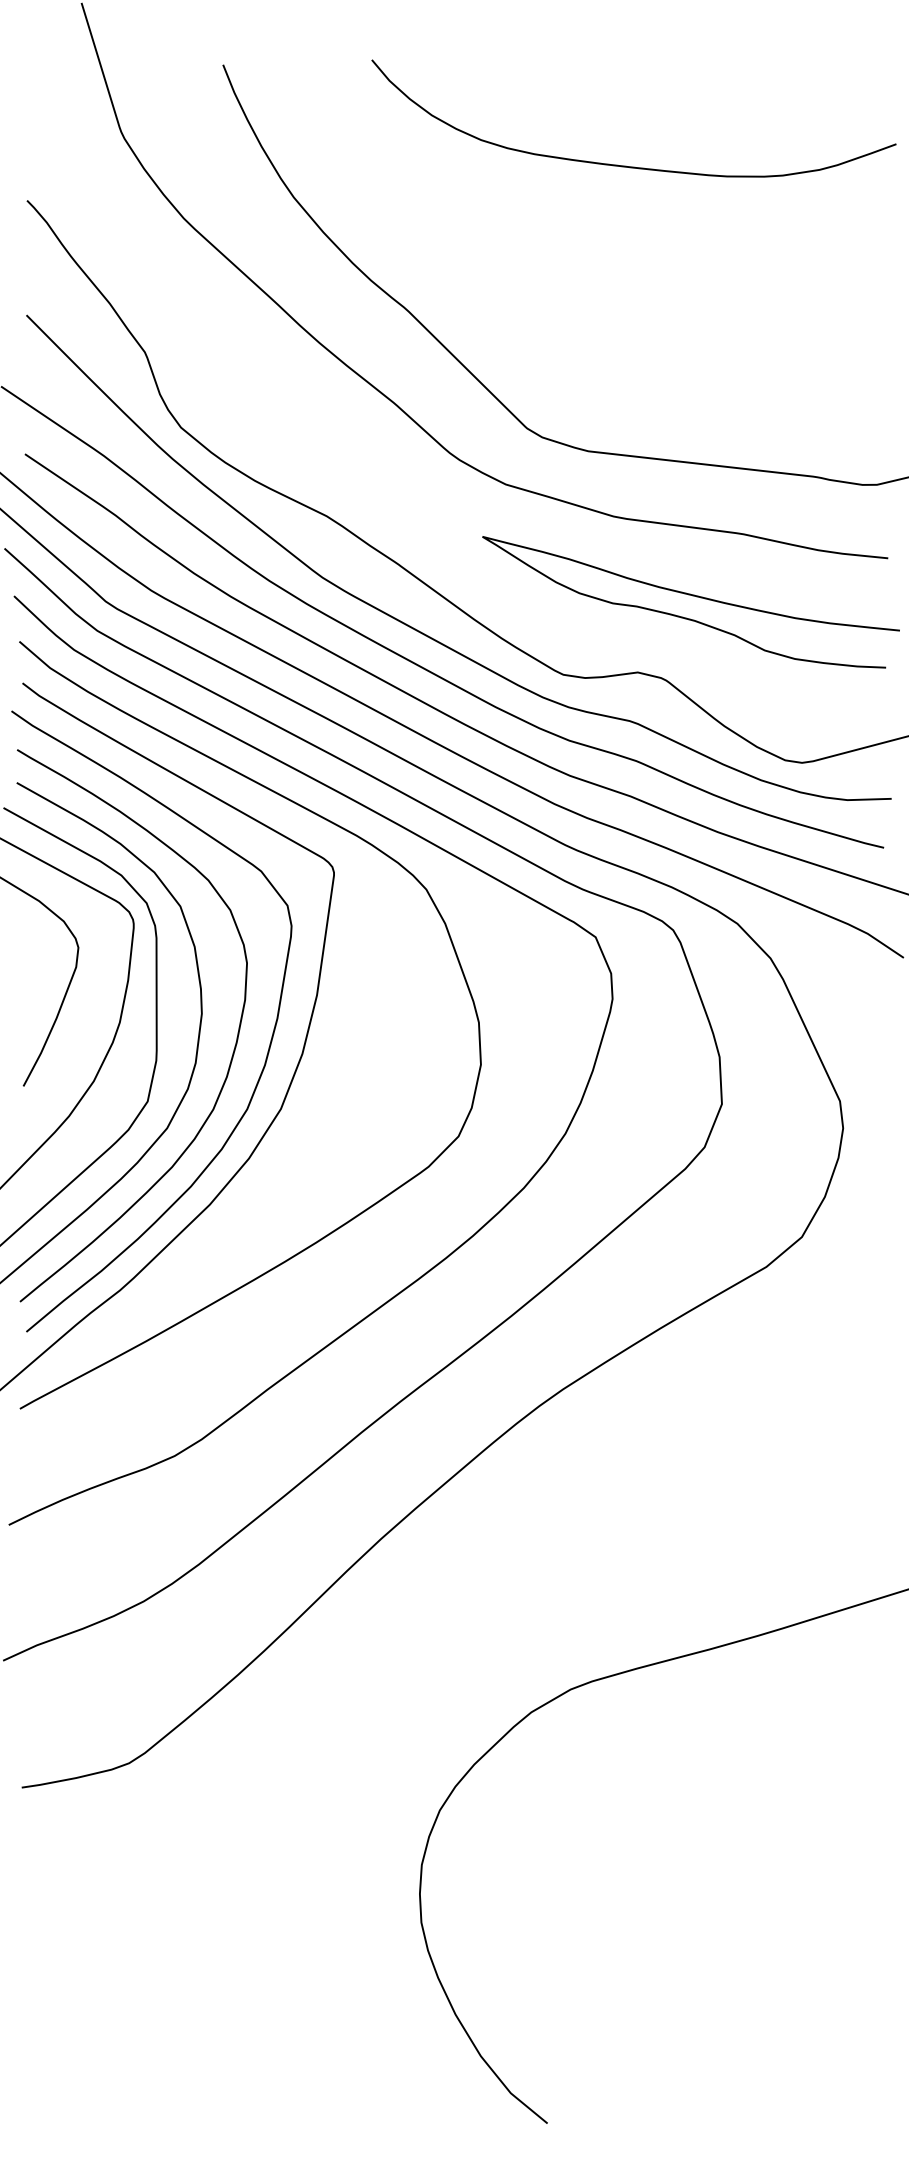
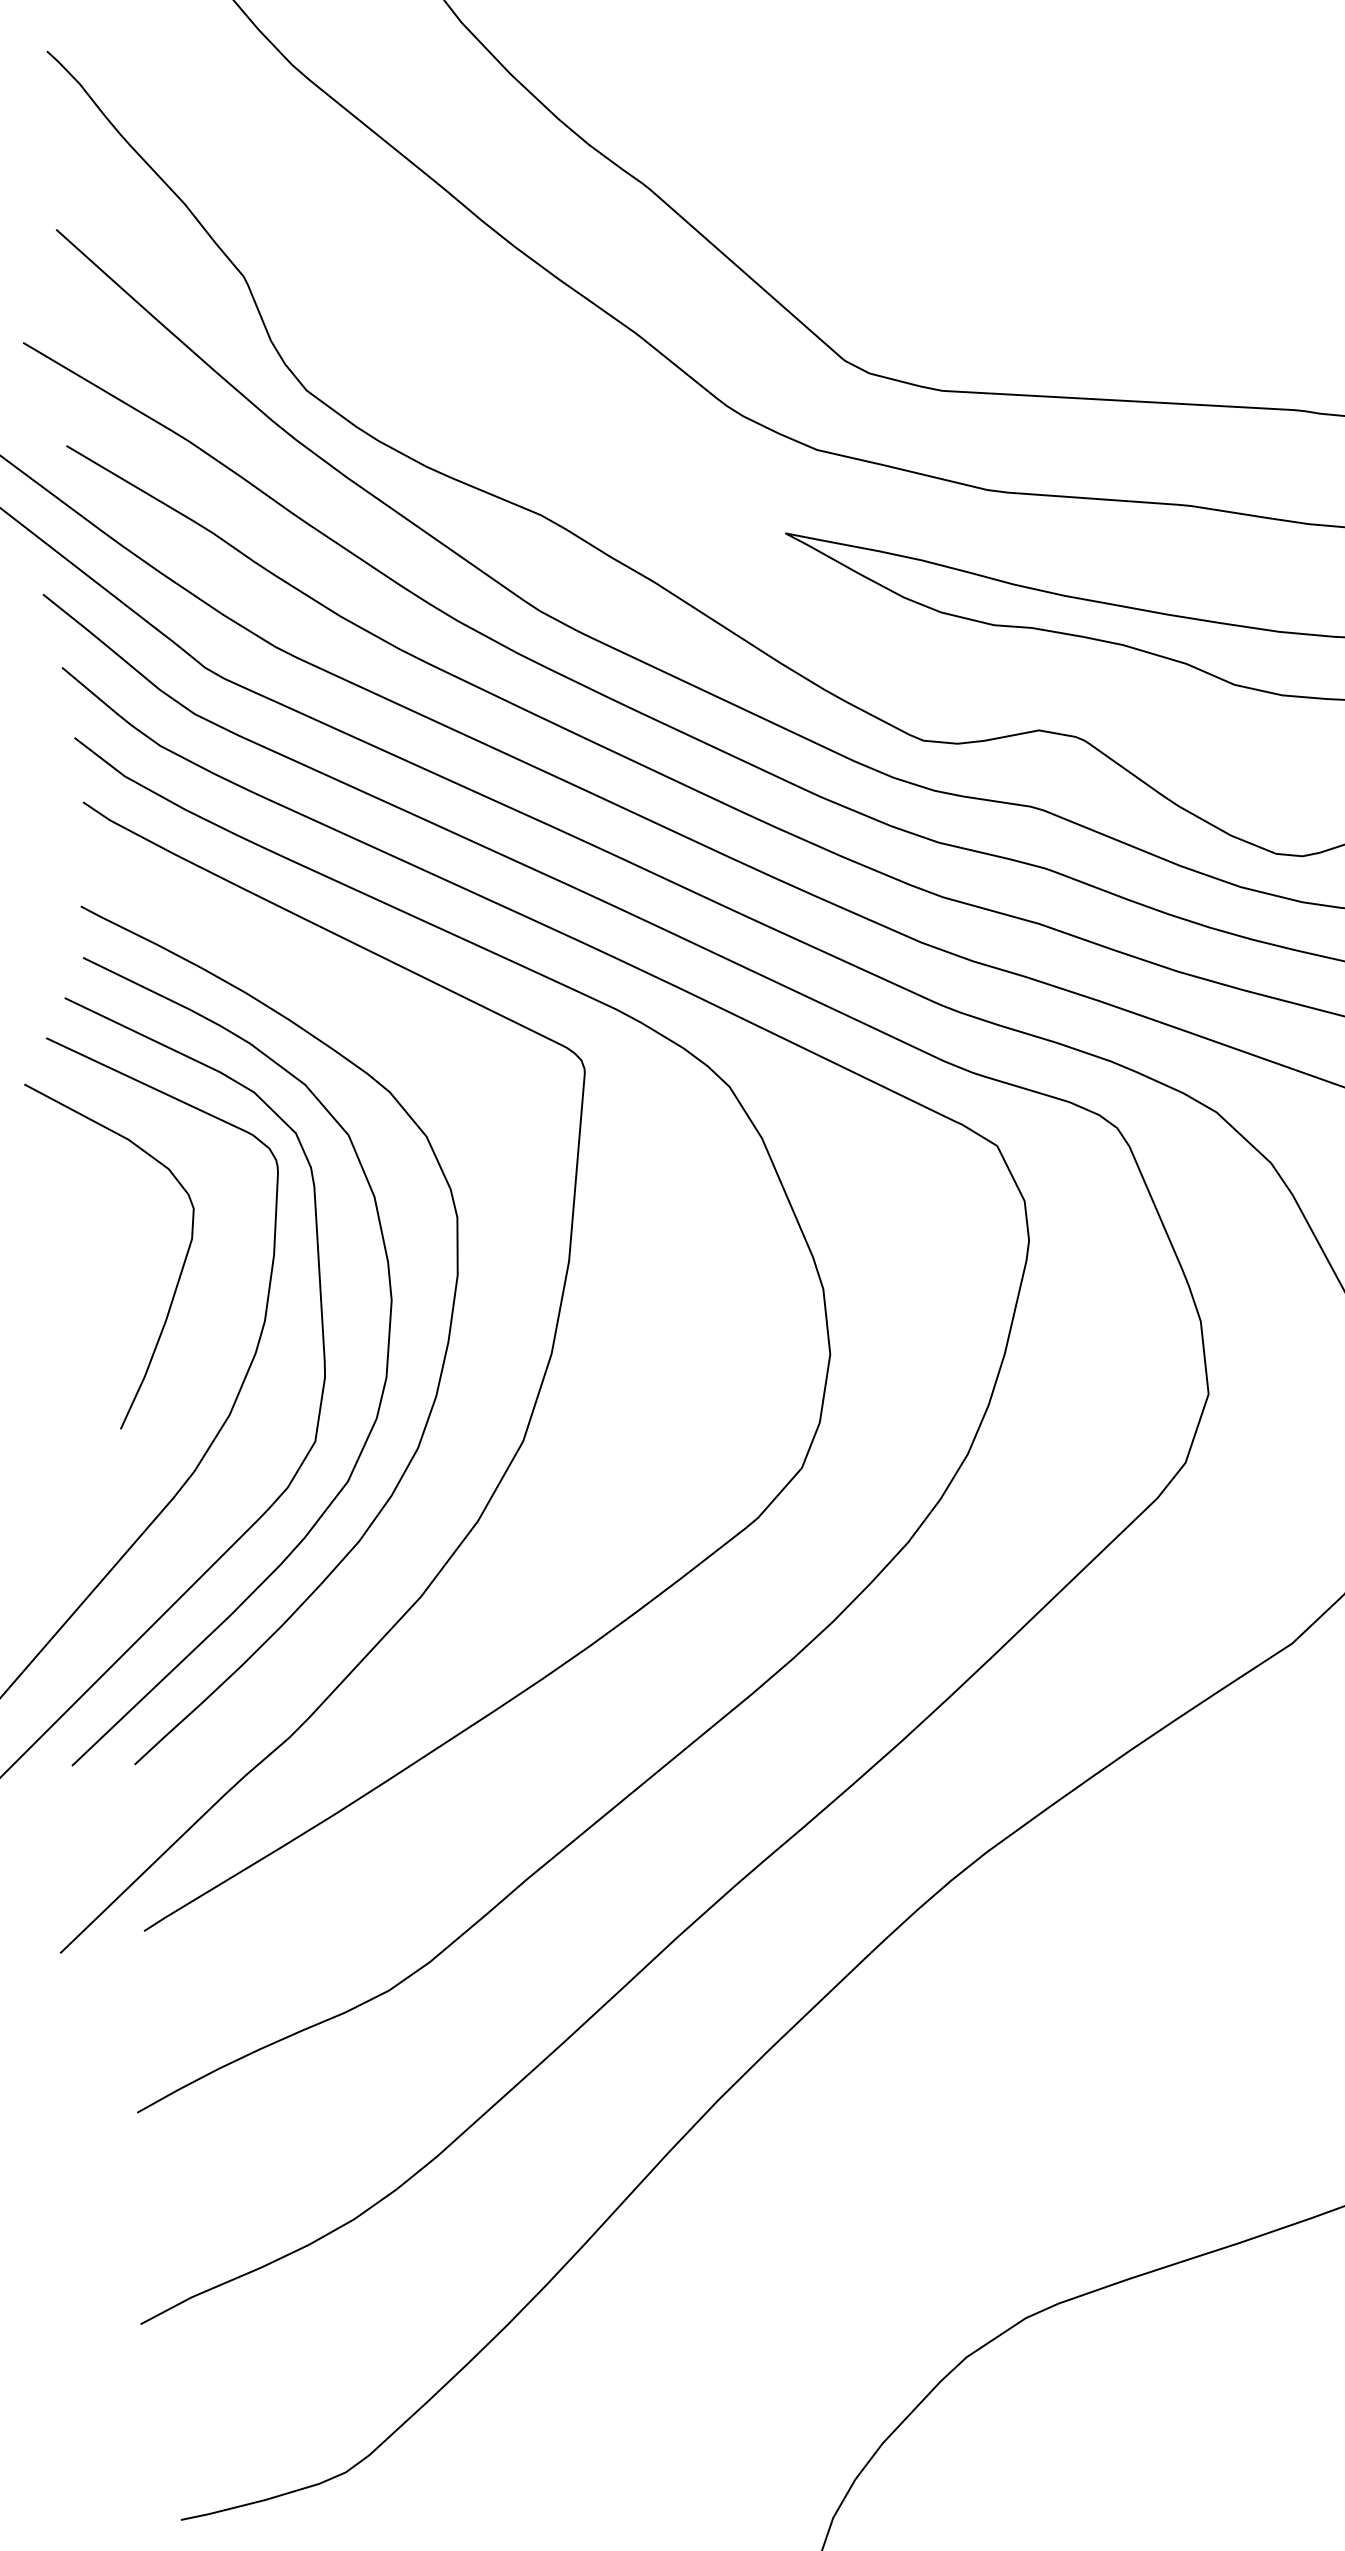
curve: (266, 1054) -> (495, 1357), removed

